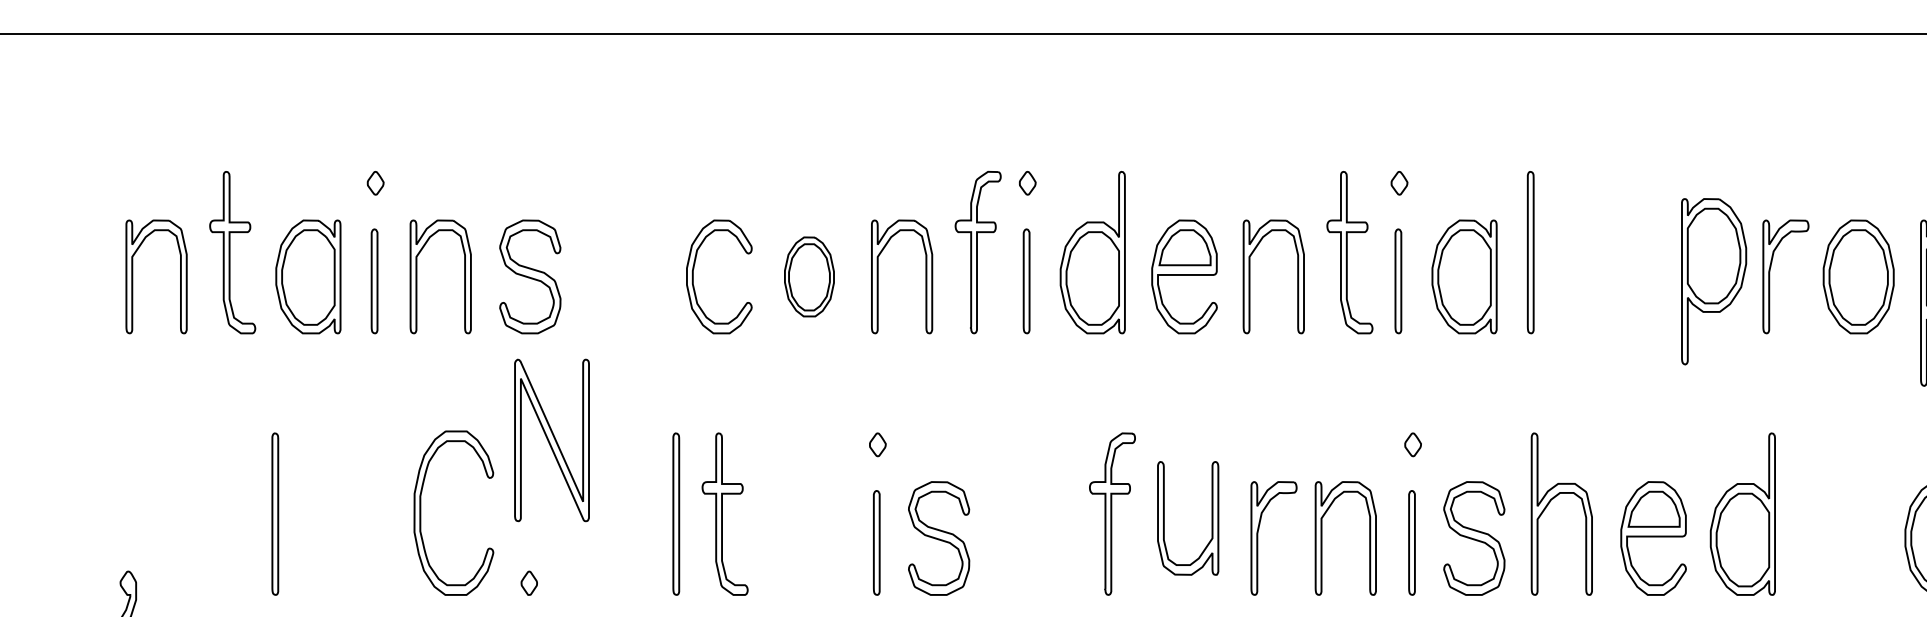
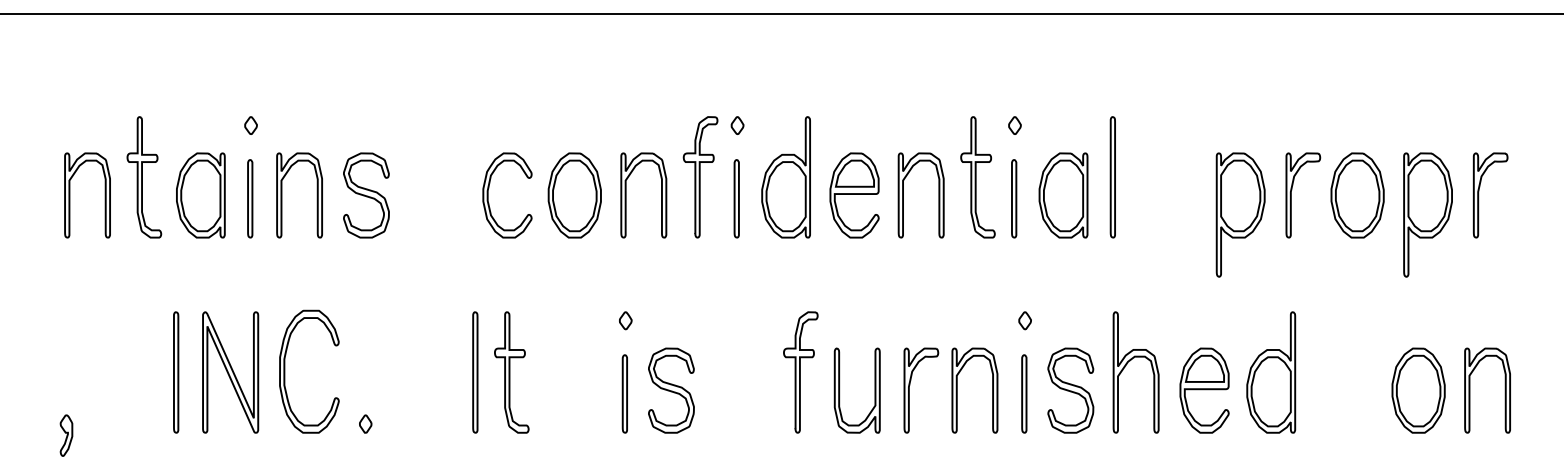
part: (809, 276) -> (574, 195), size x1.43
part: (1713, 280) -> (1240, 214), moved
curve: (550, 441) -> (229, 373), moved
curve: (1165, 518) -> (840, 390), moved

